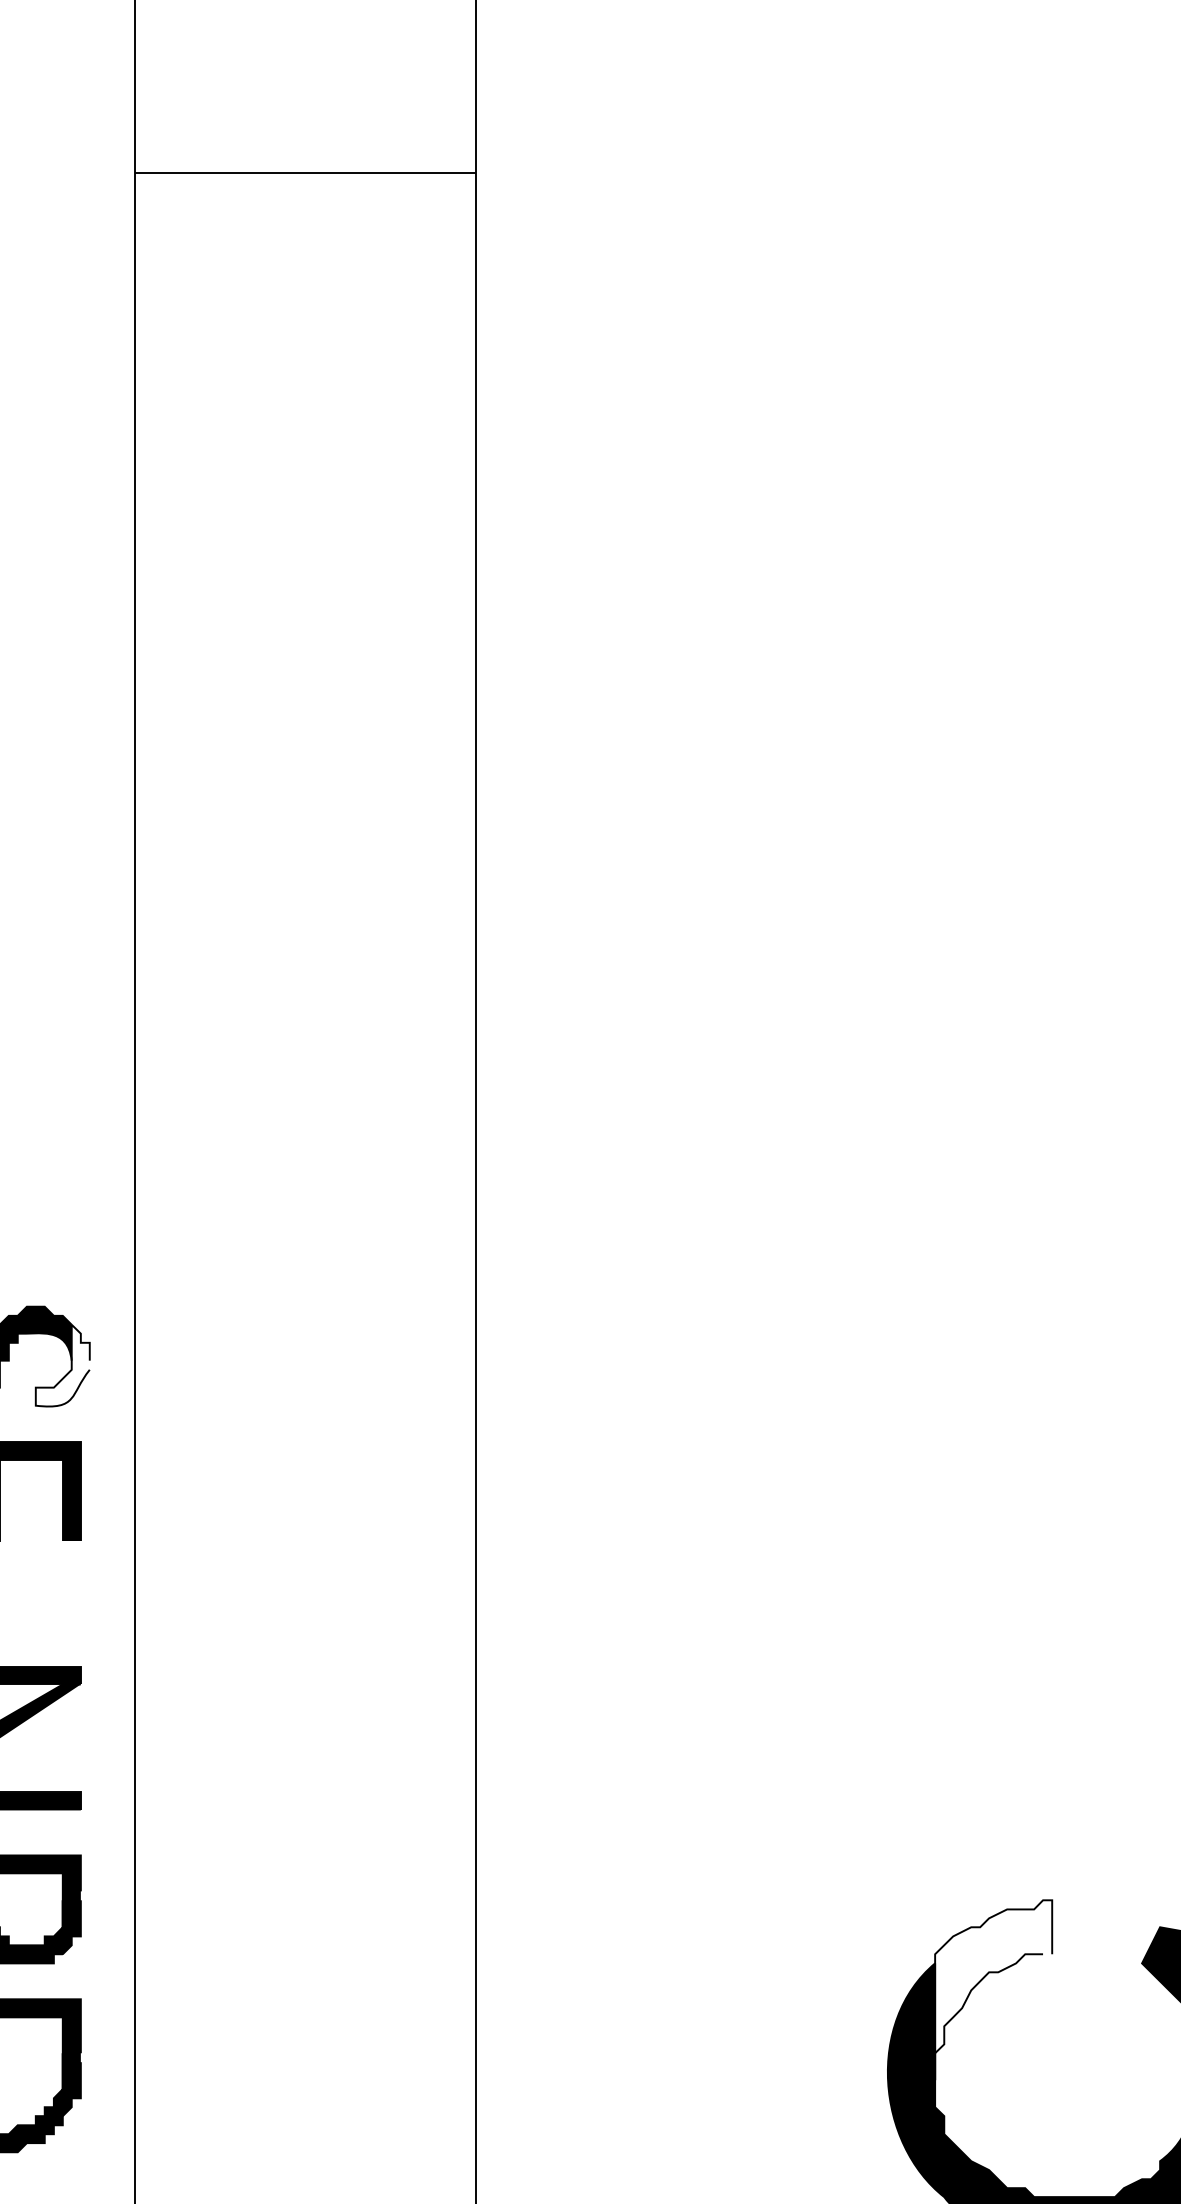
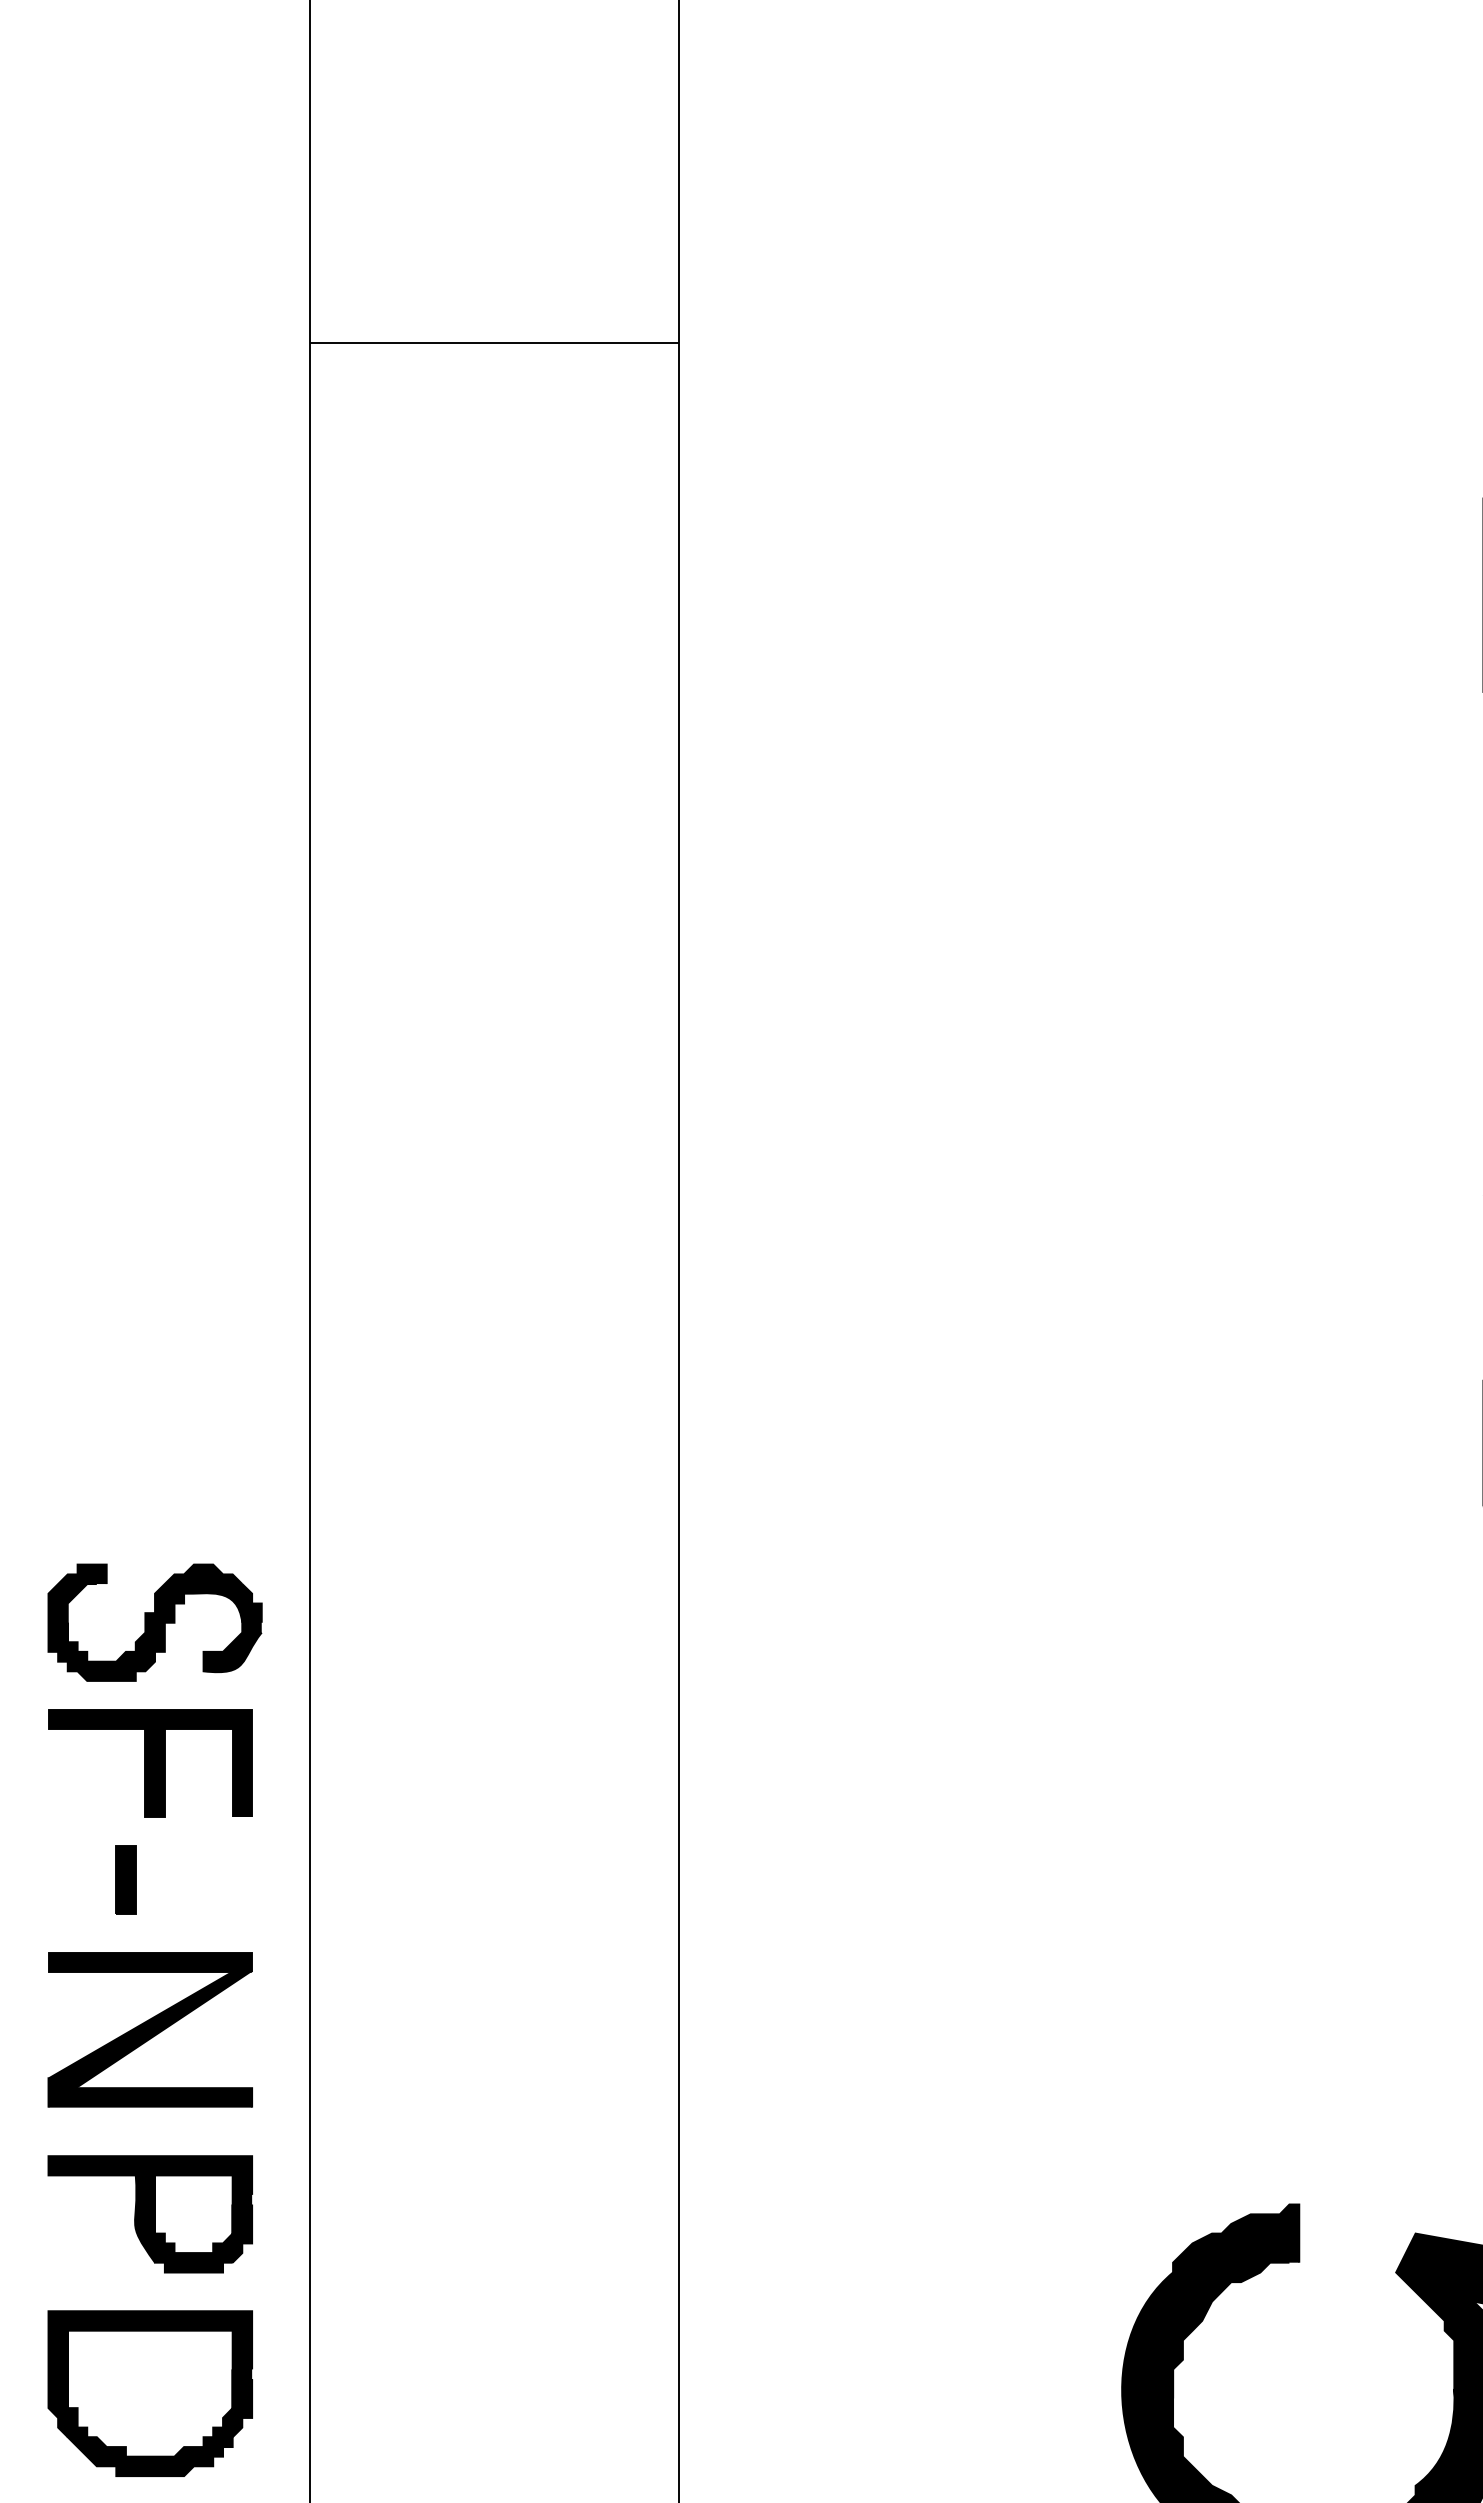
fill: (62, 1365) -> (232, 1628), added
fill: (993, 1990) -> (1236, 2301), added

